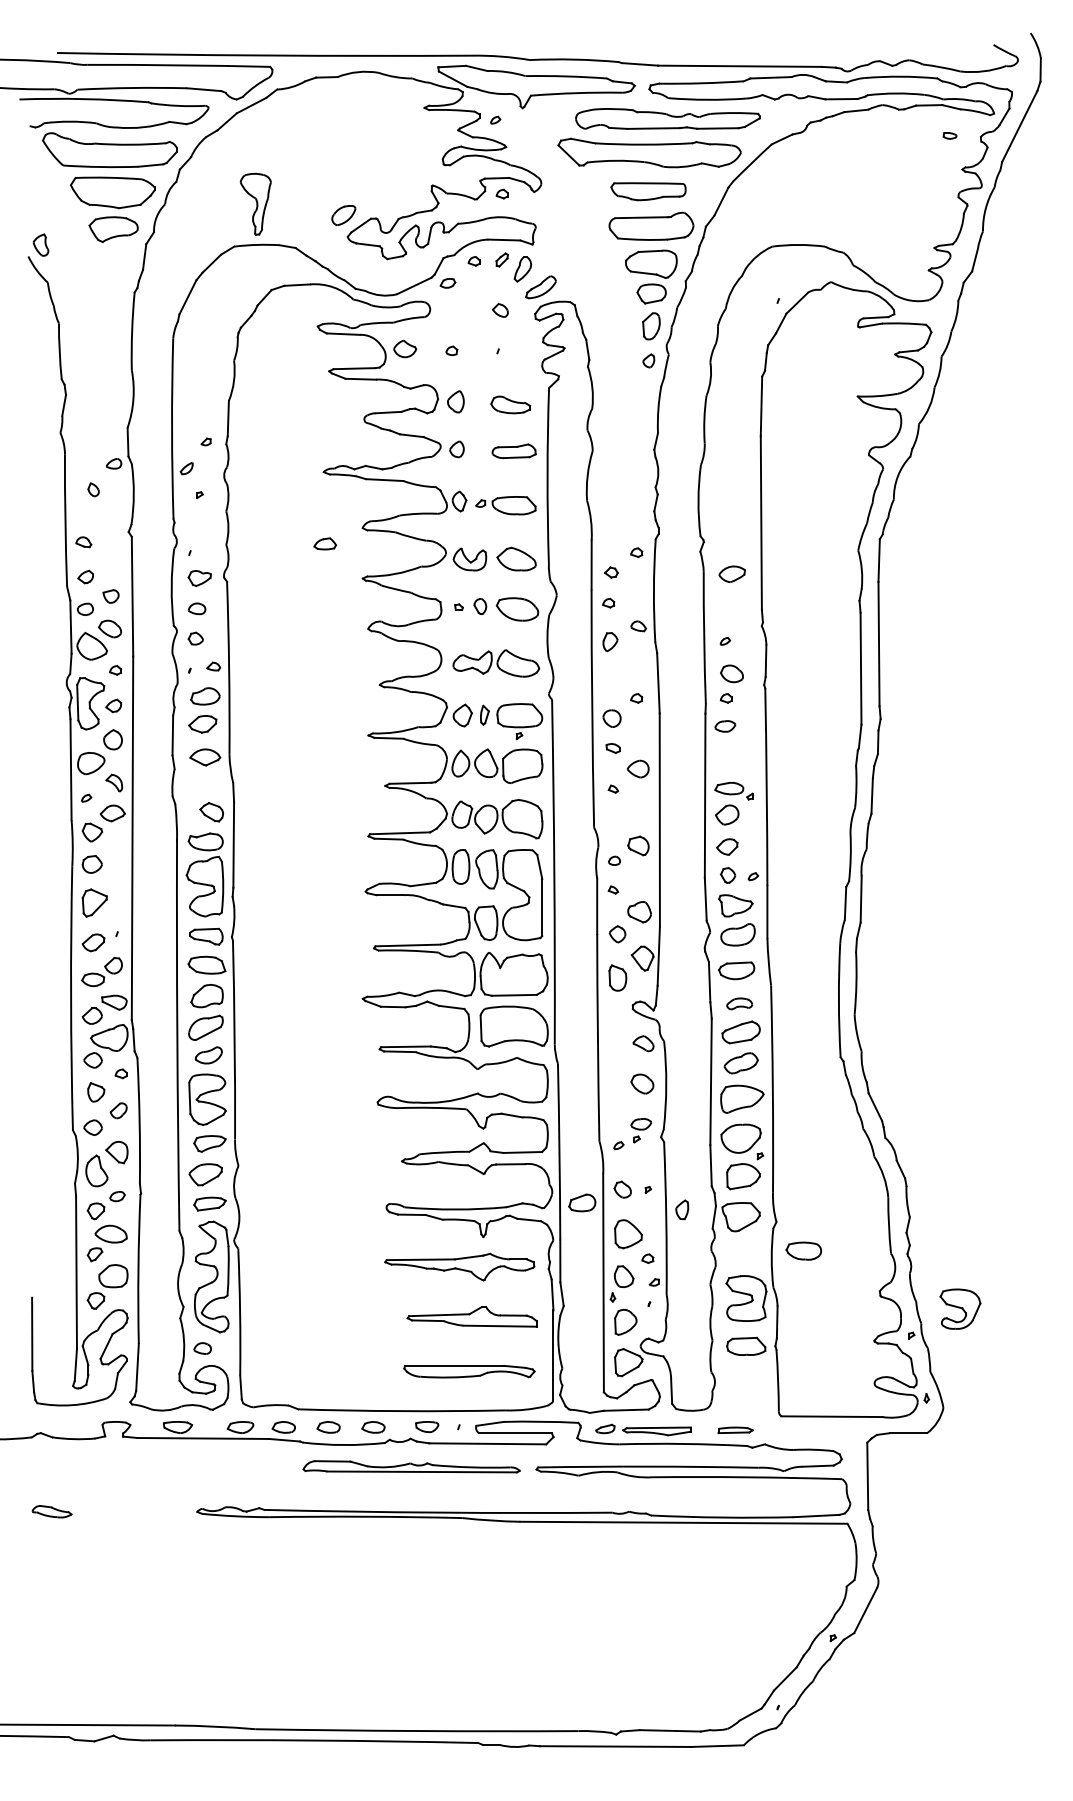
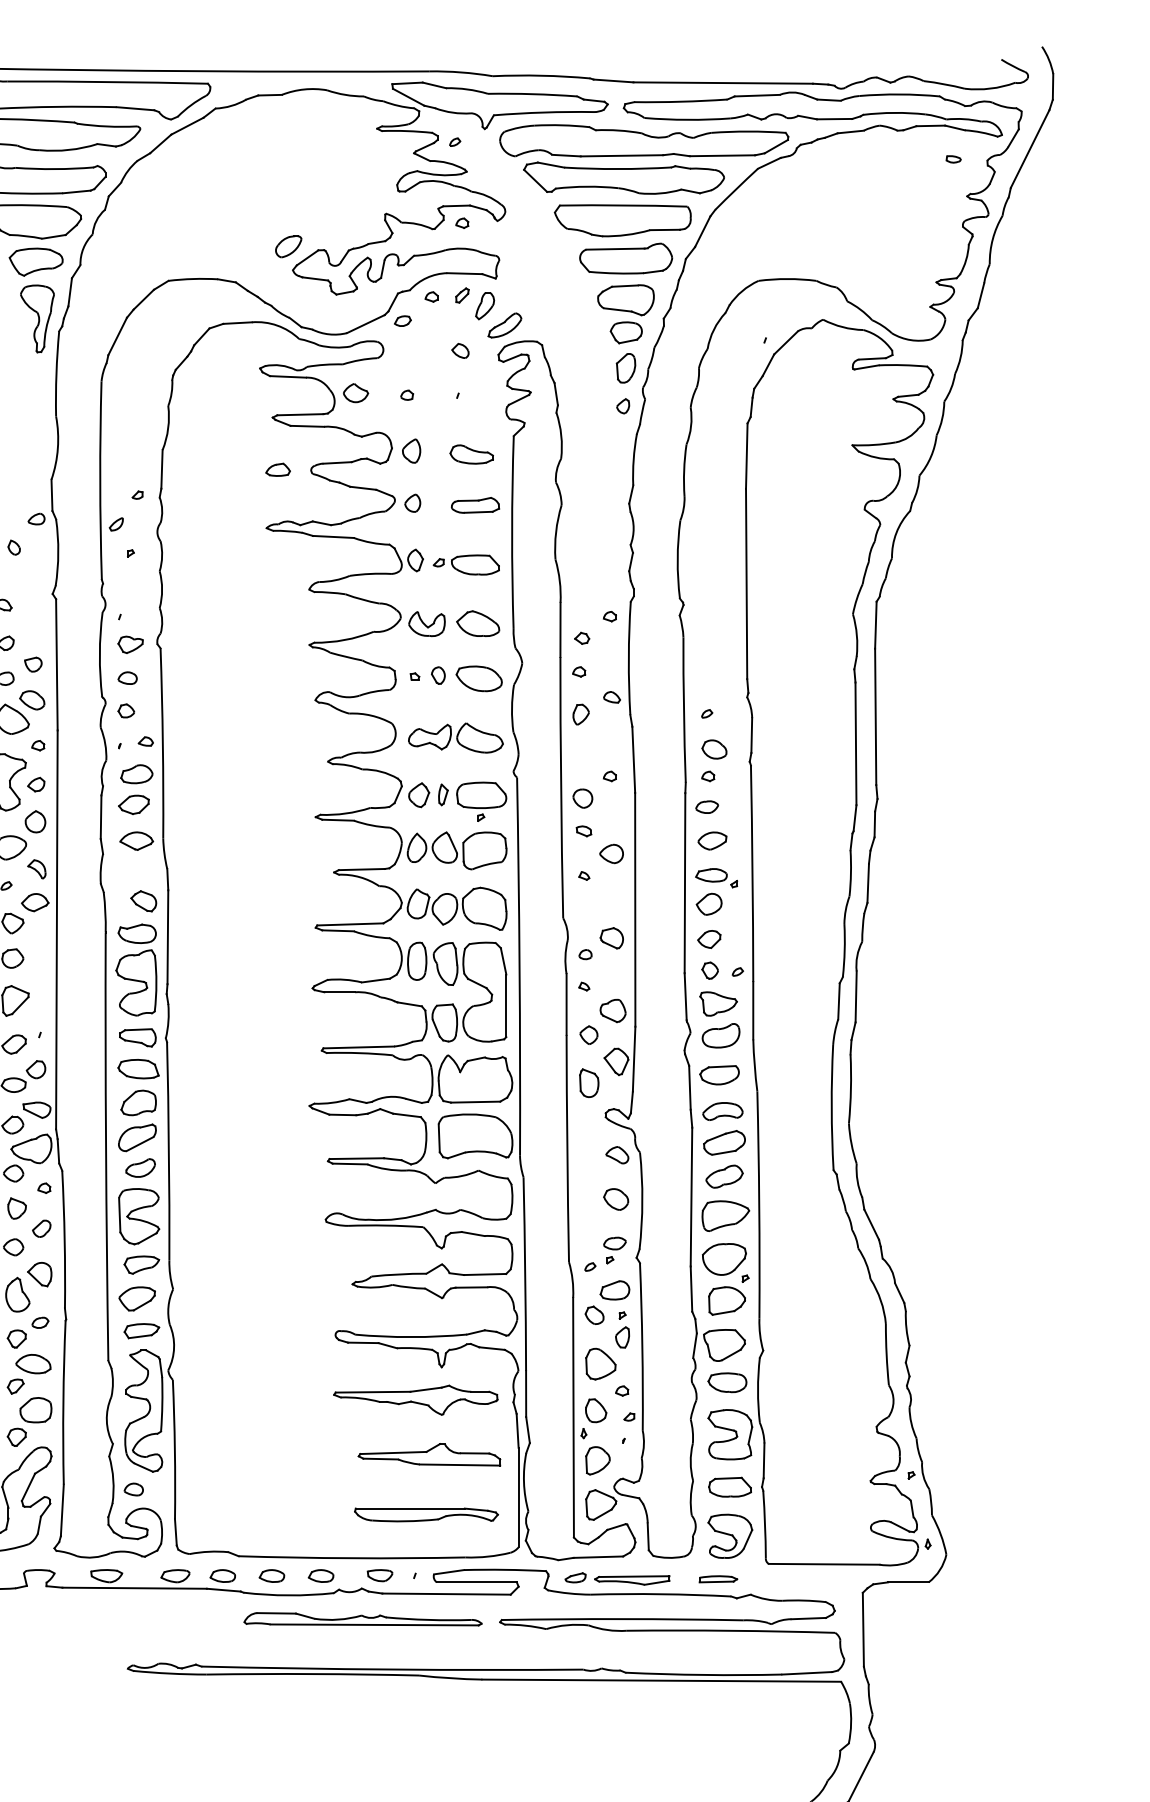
part: (667, 118) -> (643, 140), size x1.43
part: (648, 191) -> (622, 220), size x1.67
part: (255, 204) -> (37, 319), moved
part: (324, 543) -> (277, 469), moved
part: (731, 573) -> (711, 840), moved
part: (739, 1003) -> (722, 1111), size x1.43
part: (582, 1202) -> (615, 1289), moved
part: (682, 1209) -> (622, 1337), moved
part: (803, 1250) -> (727, 1382), moved
part: (960, 1308) -> (730, 1535), moved

